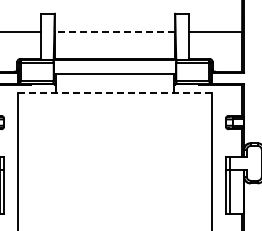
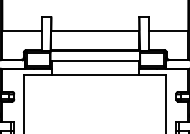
line: (114, 32) -> (94, 30), dashed -> solid
line: (114, 92) -> (94, 74), dashed -> solid

